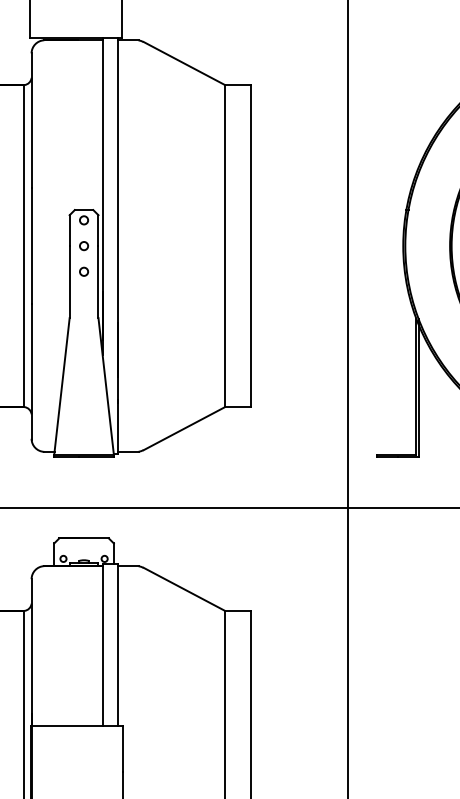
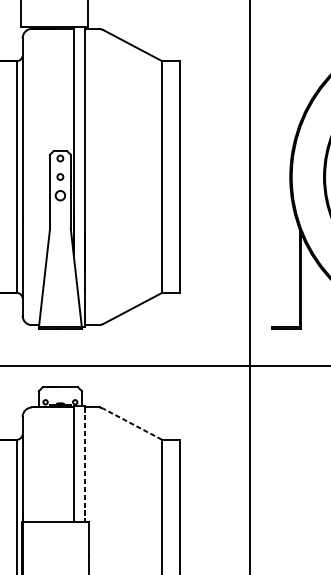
circle: (83, 271) -> (60, 195), size x1.6
line: (184, 589) -> (132, 424), solid -> dashed
line: (118, 645) -> (85, 464), solid -> dashed

